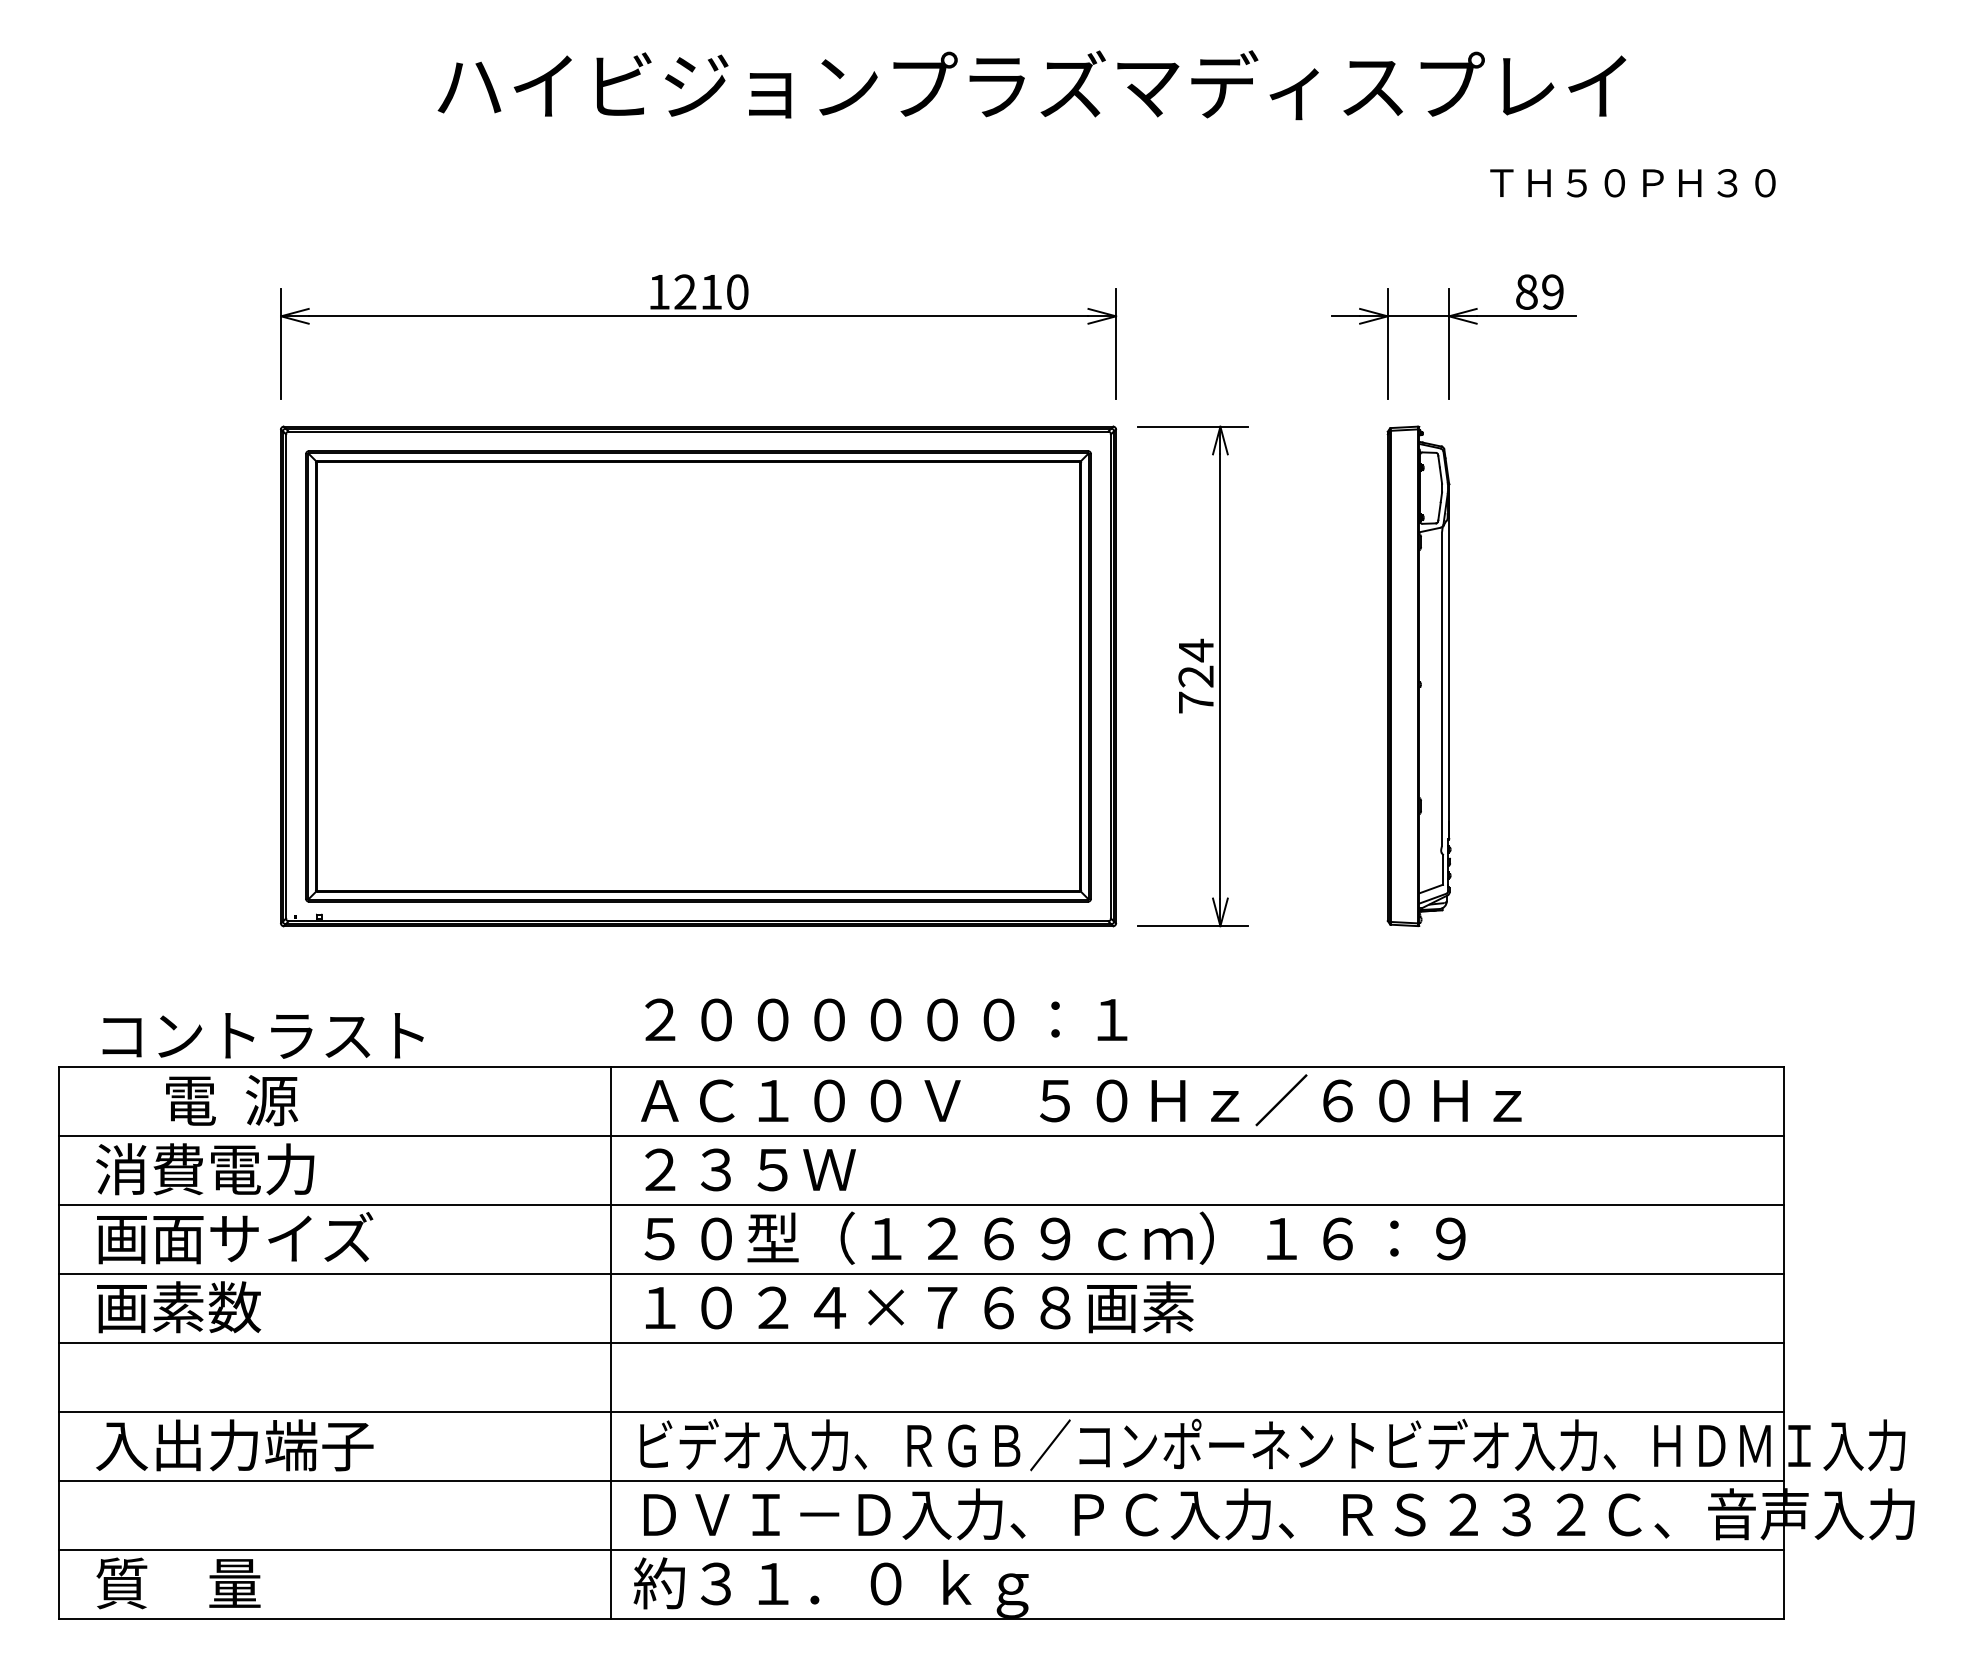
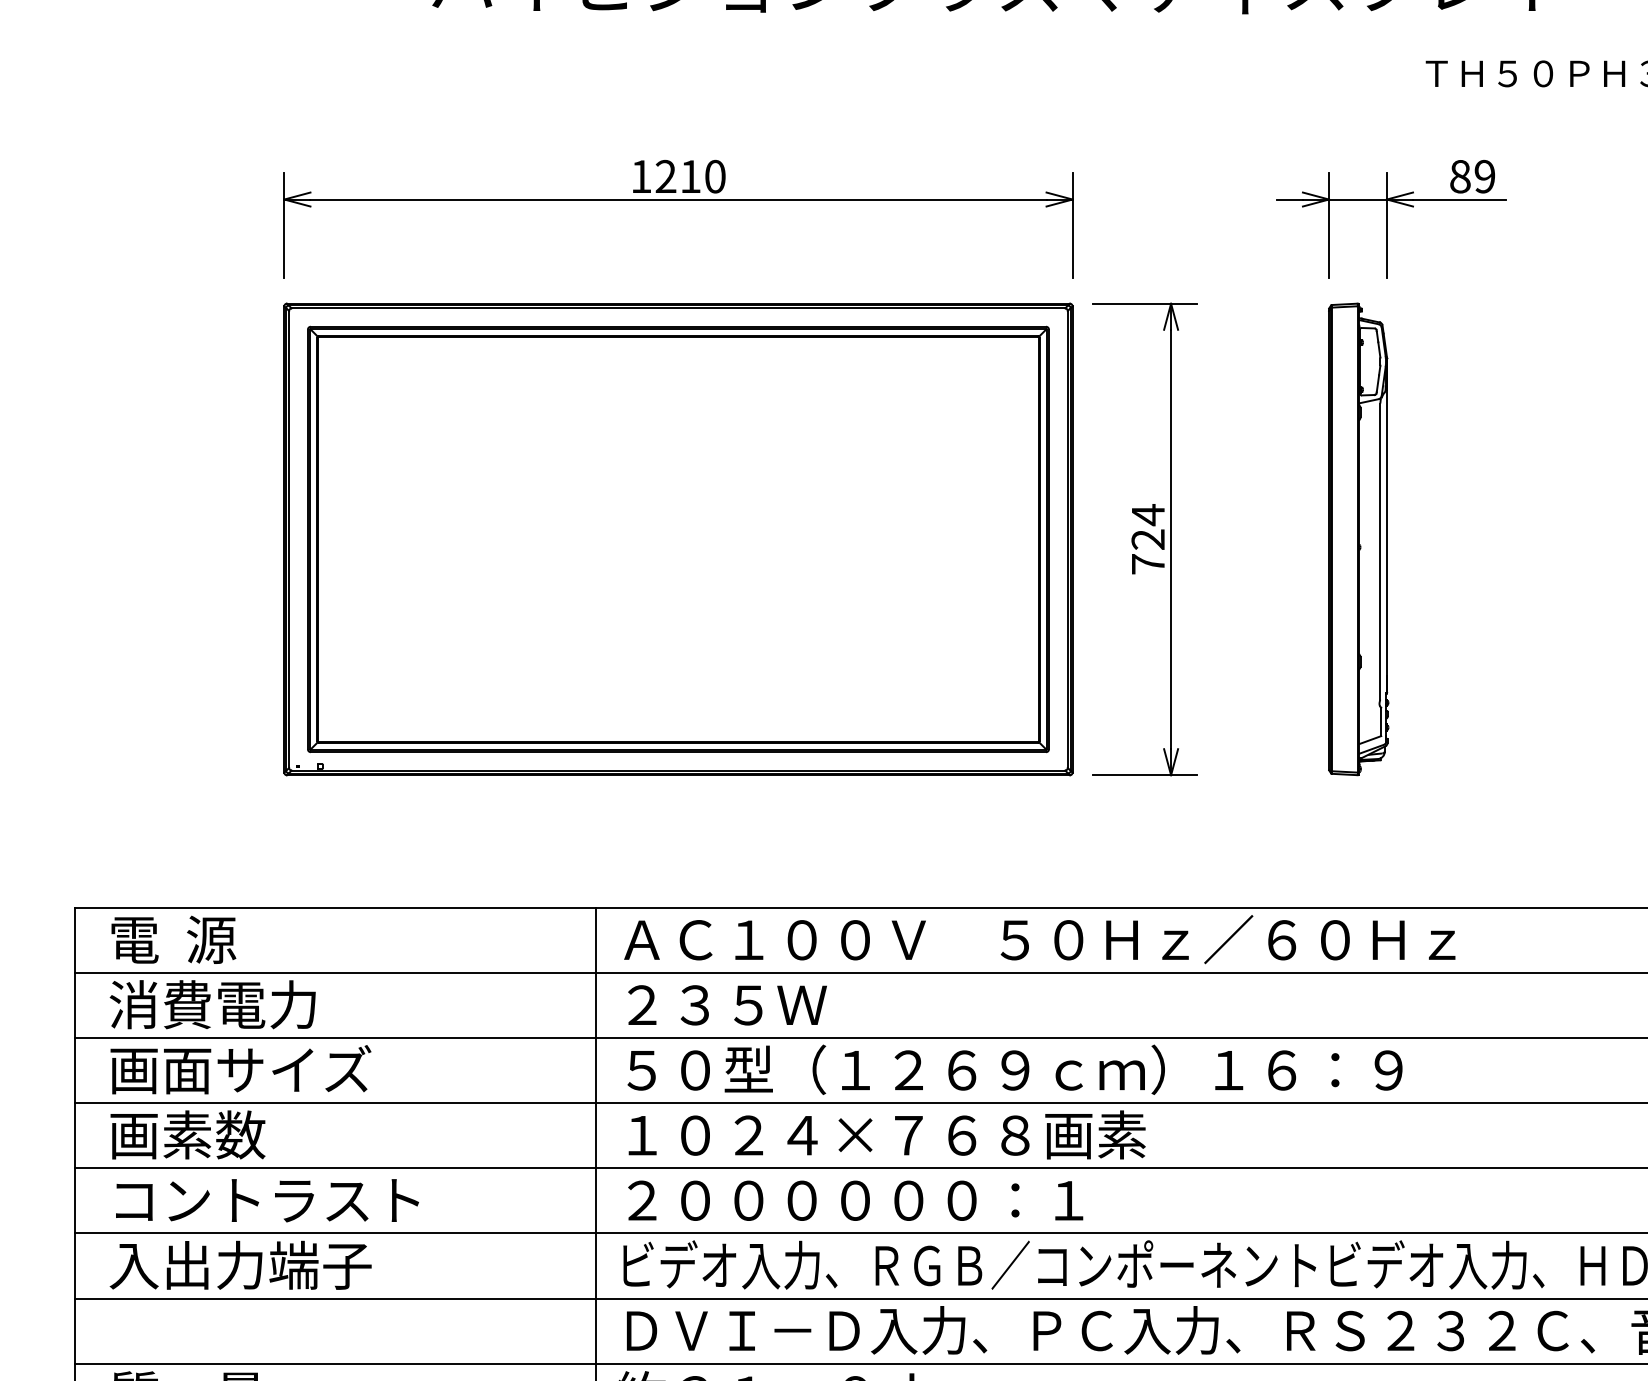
text: (886, 1019) -> (855, 1200), moved
text: (262, 1035) -> (266, 1200), moved
text: (232, 1100) -> (174, 939), moved

